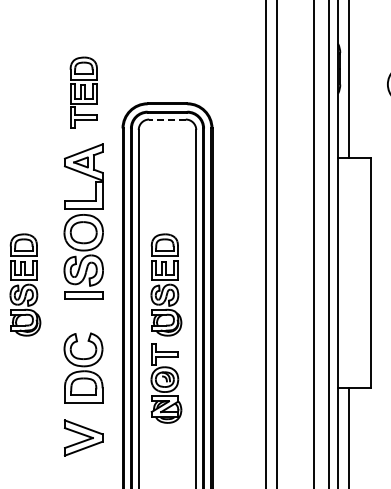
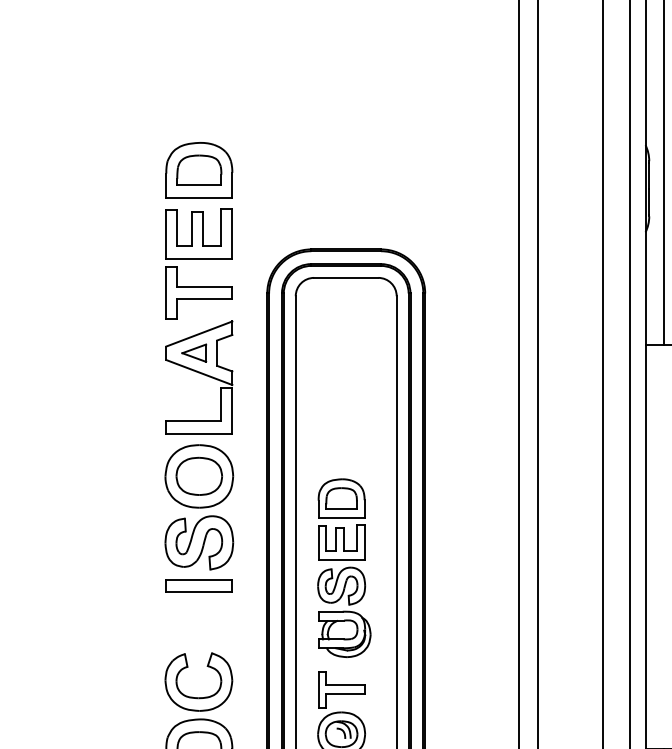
part: (83, 92) -> (198, 230), size x1.43
line: (167, 119) -> (346, 277), dashed -> solid
part: (25, 284) -> (97, 567), removed

